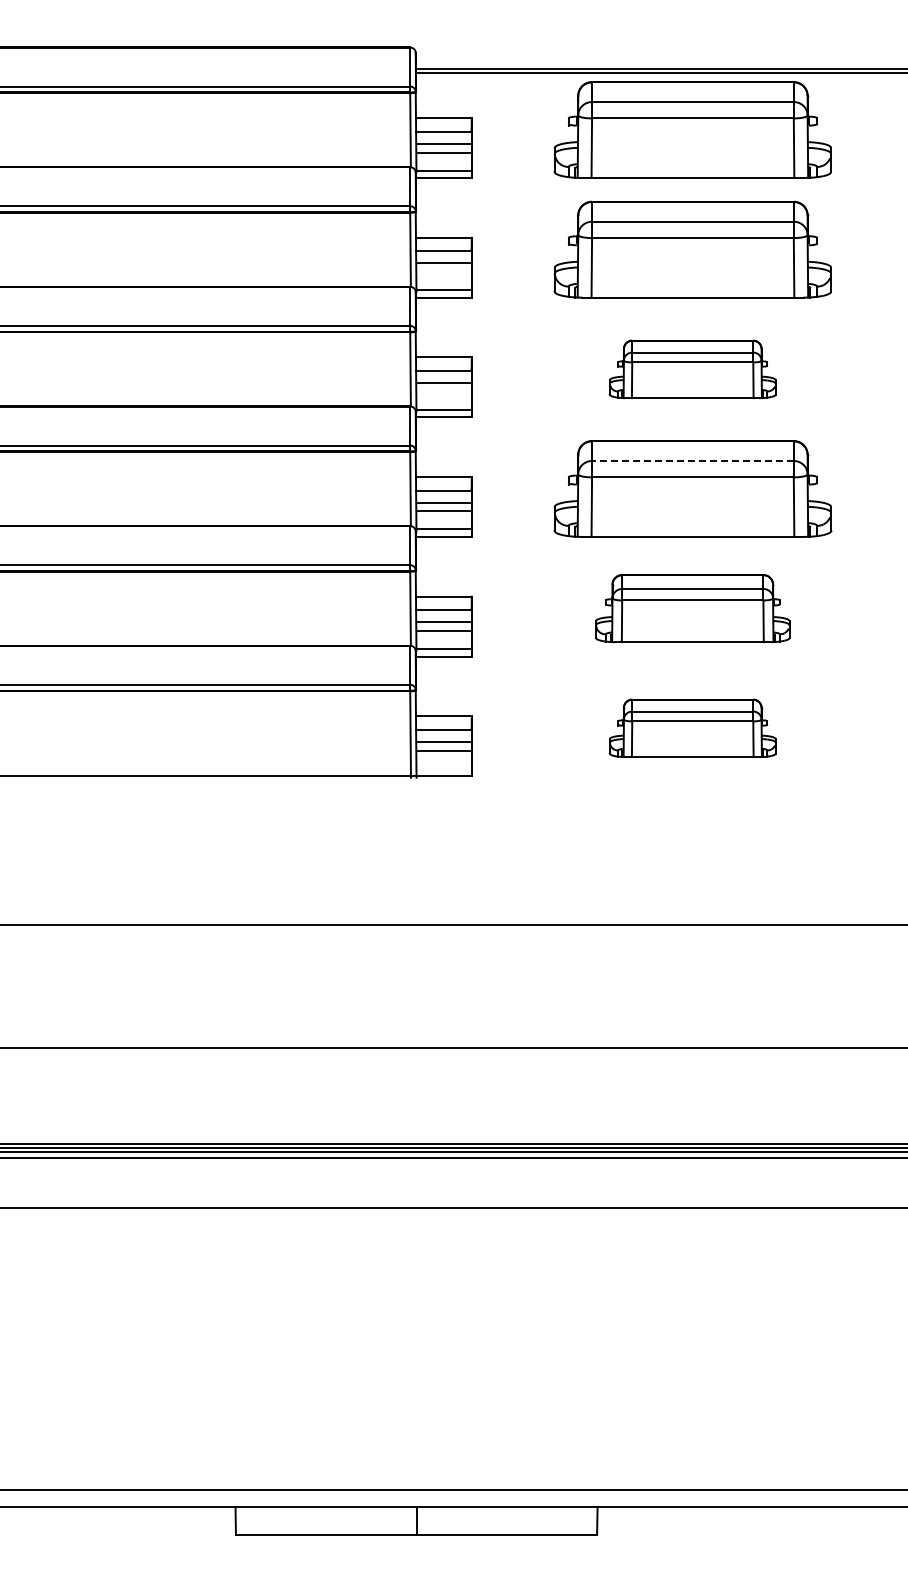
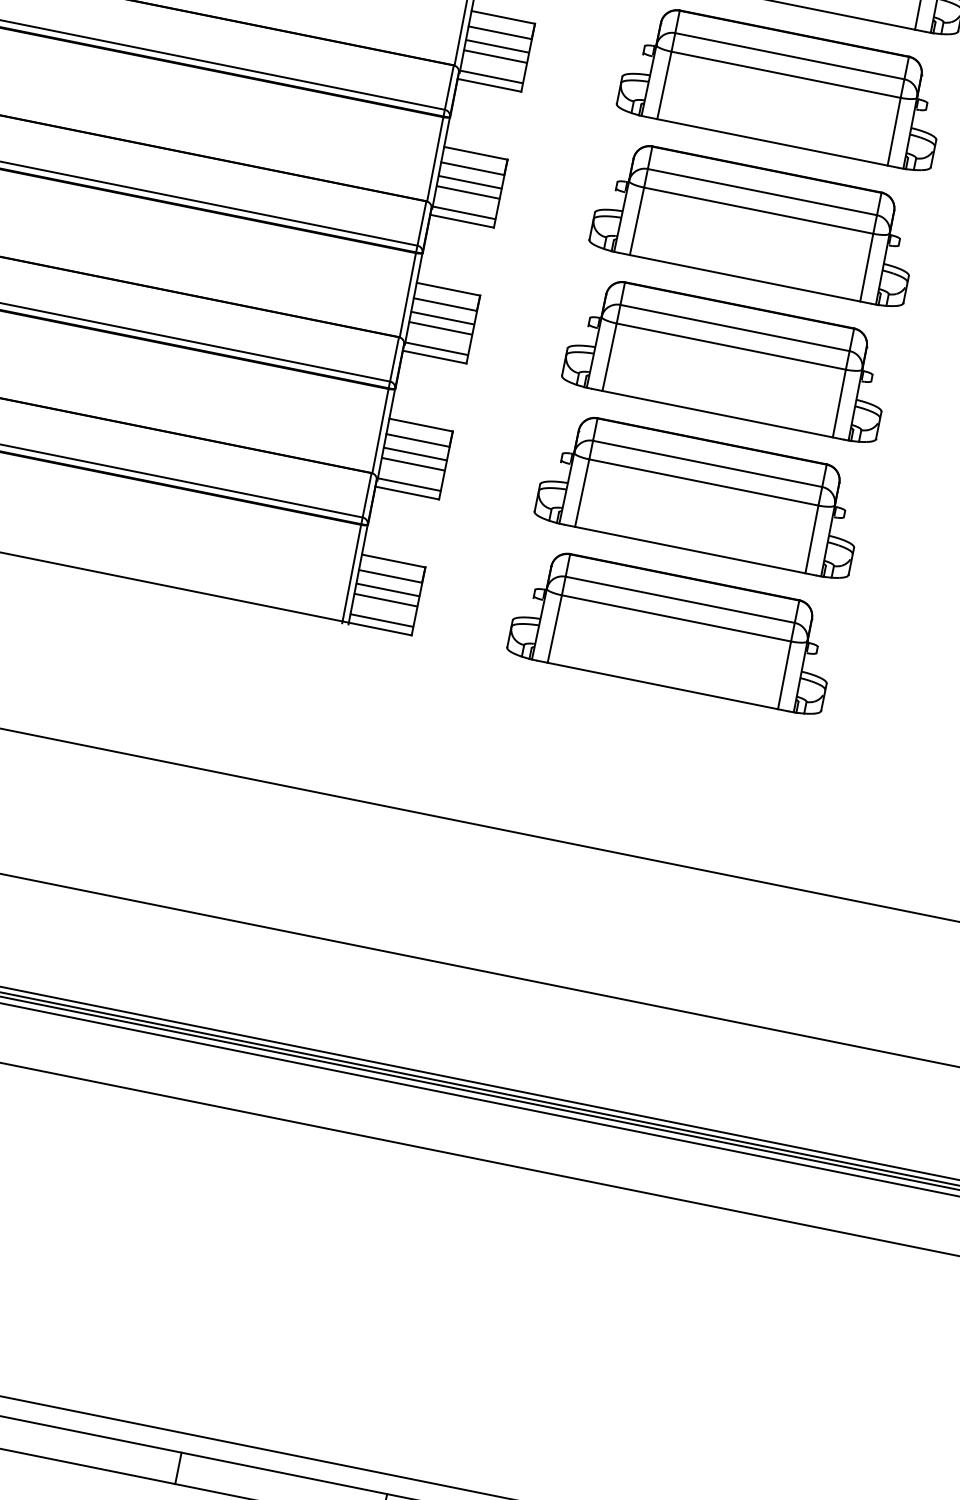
line: (443, 272) -> (494, 56), added
part: (692, 369) -> (755, 223), size x1.67
line: (443, 391) -> (467, 191), added
line: (692, 461) -> (734, 328), dashed -> solid
part: (692, 608) -> (700, 495), size x1.43
part: (692, 728) -> (673, 631), size x1.67
line: (443, 768) -> (381, 620), added

